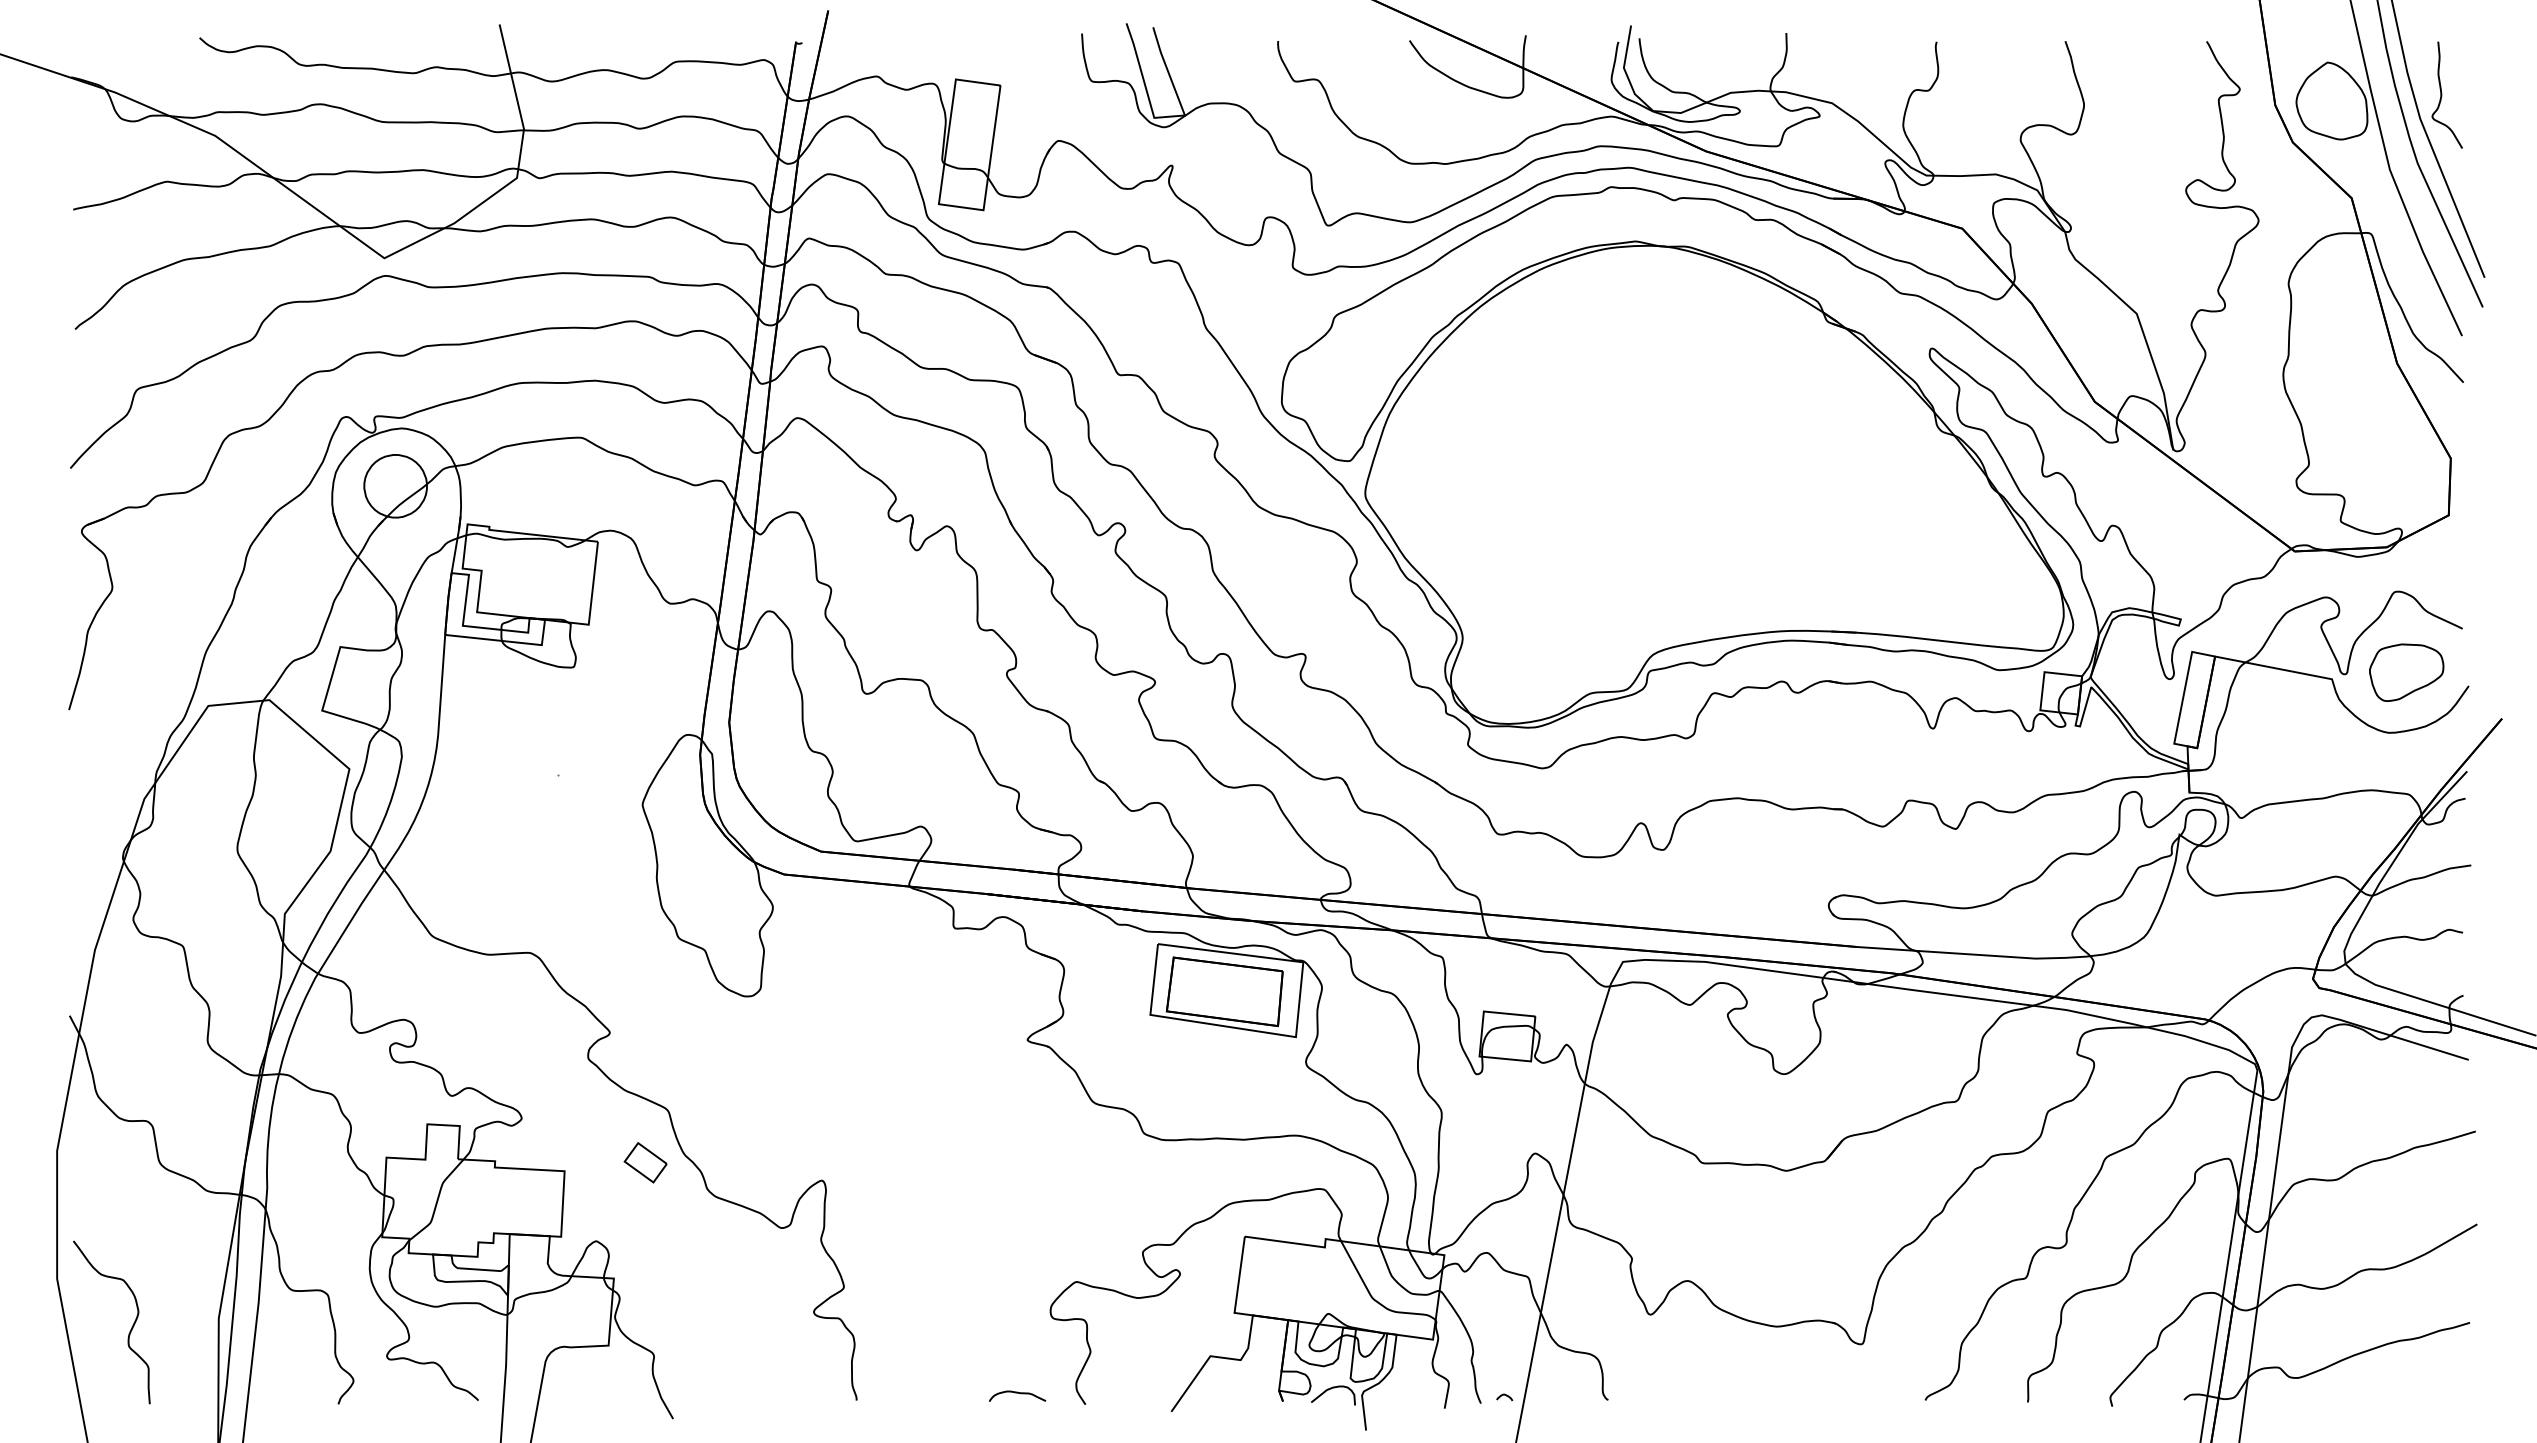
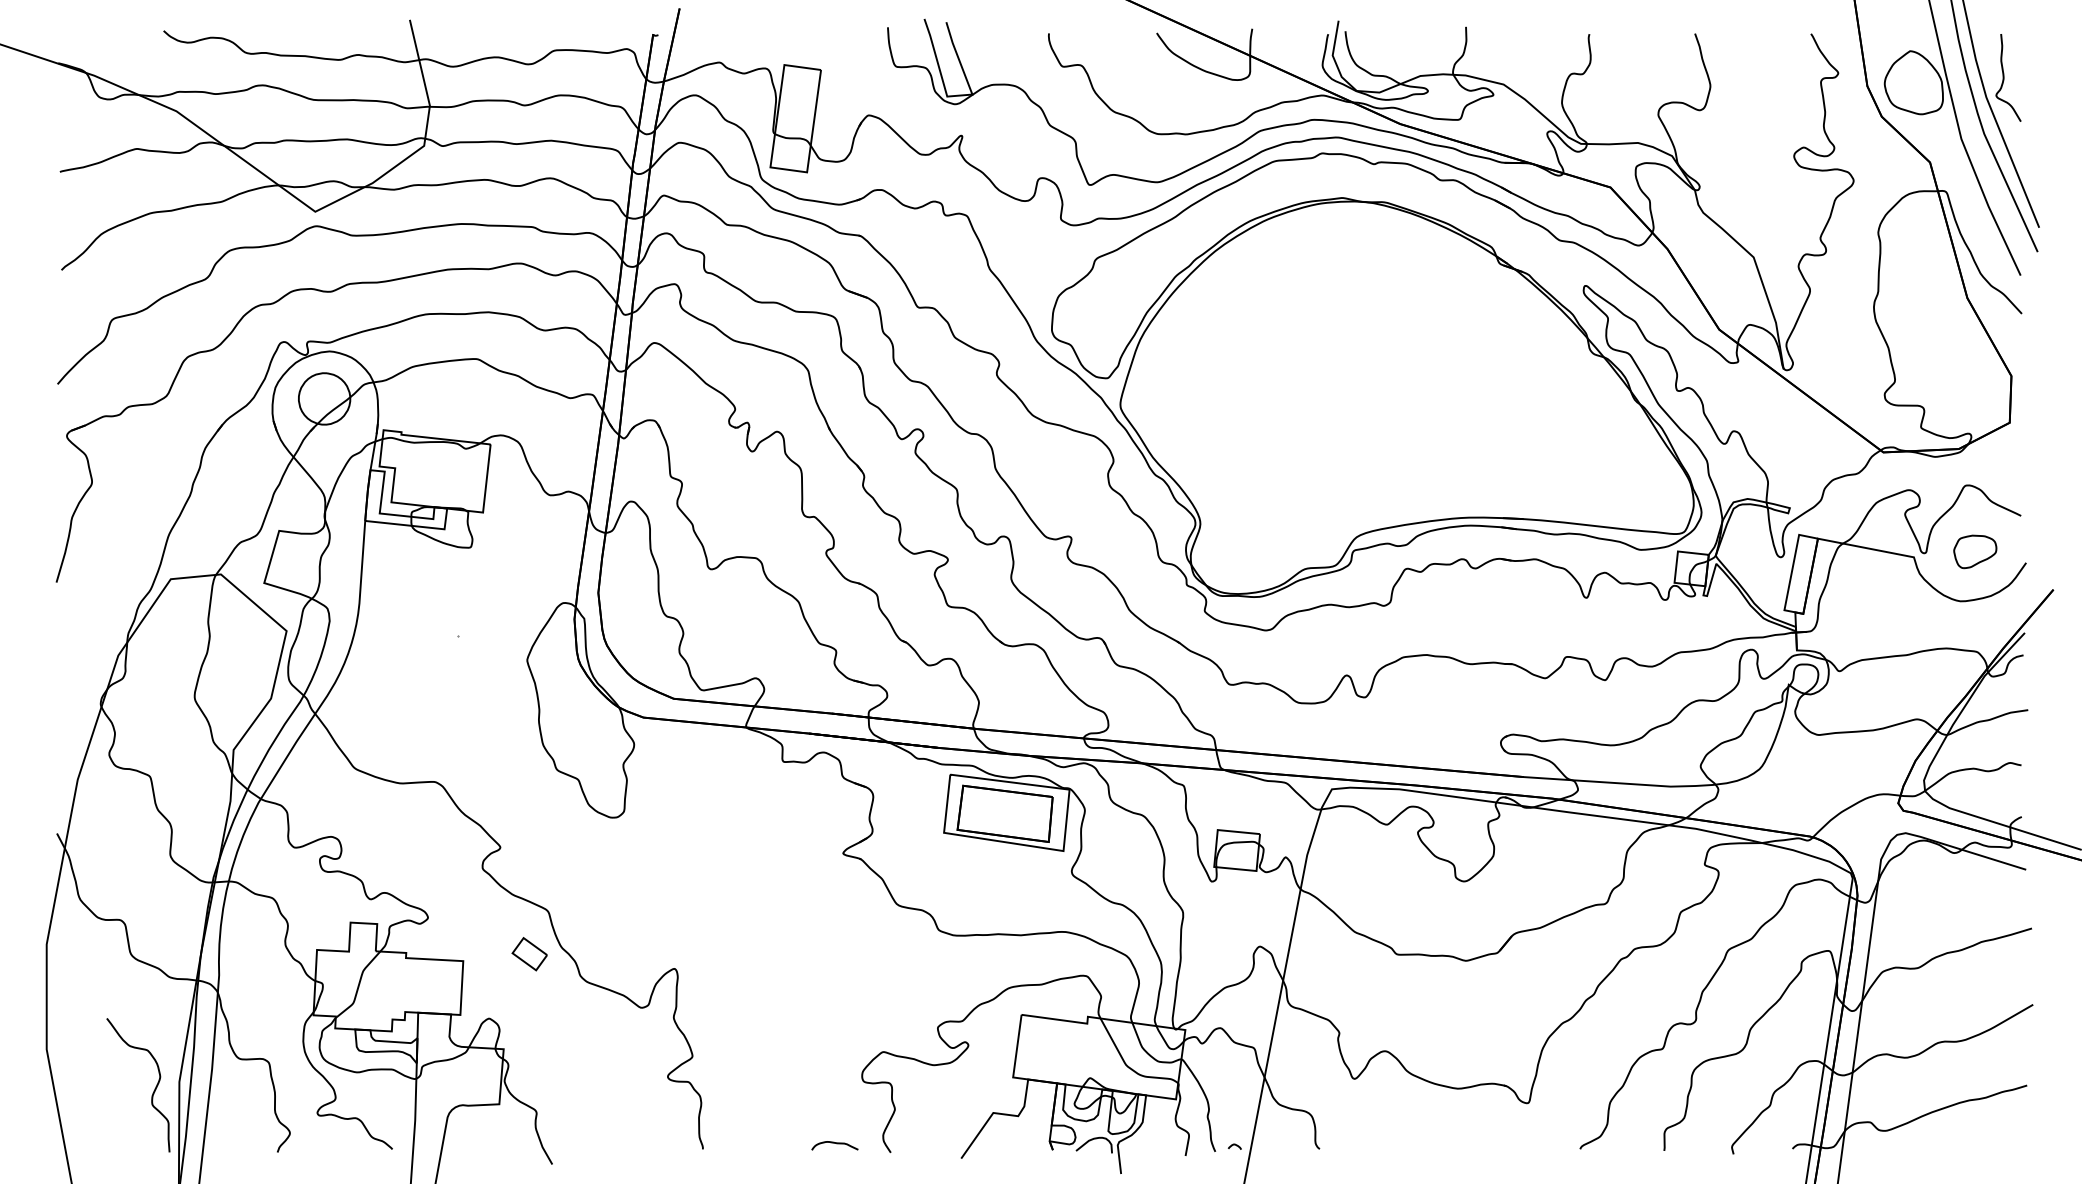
part: (2406, 672) -> (1975, 551), size x0.7
curve: (129, 1331) -> (152, 1092), moved

